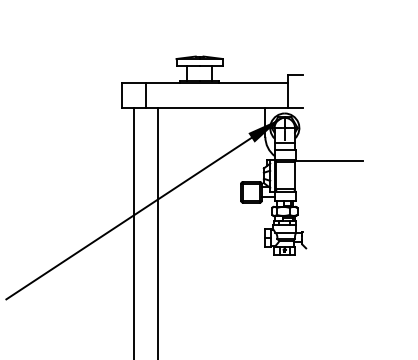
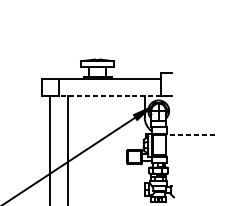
line: (216, 107) -> (109, 96), solid -> dashed
line: (328, 161) -> (190, 134), solid -> dashed

